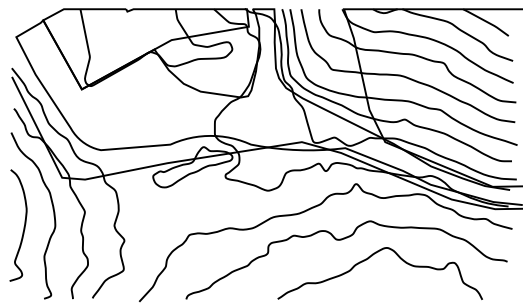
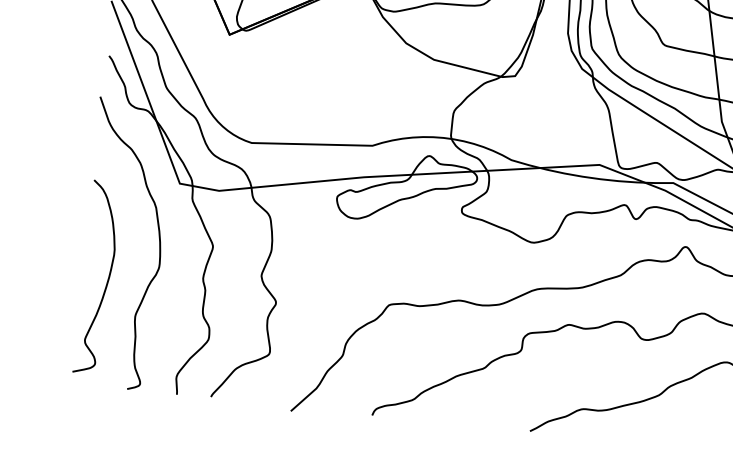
curve: (23, 226) -> (106, 280), moved

